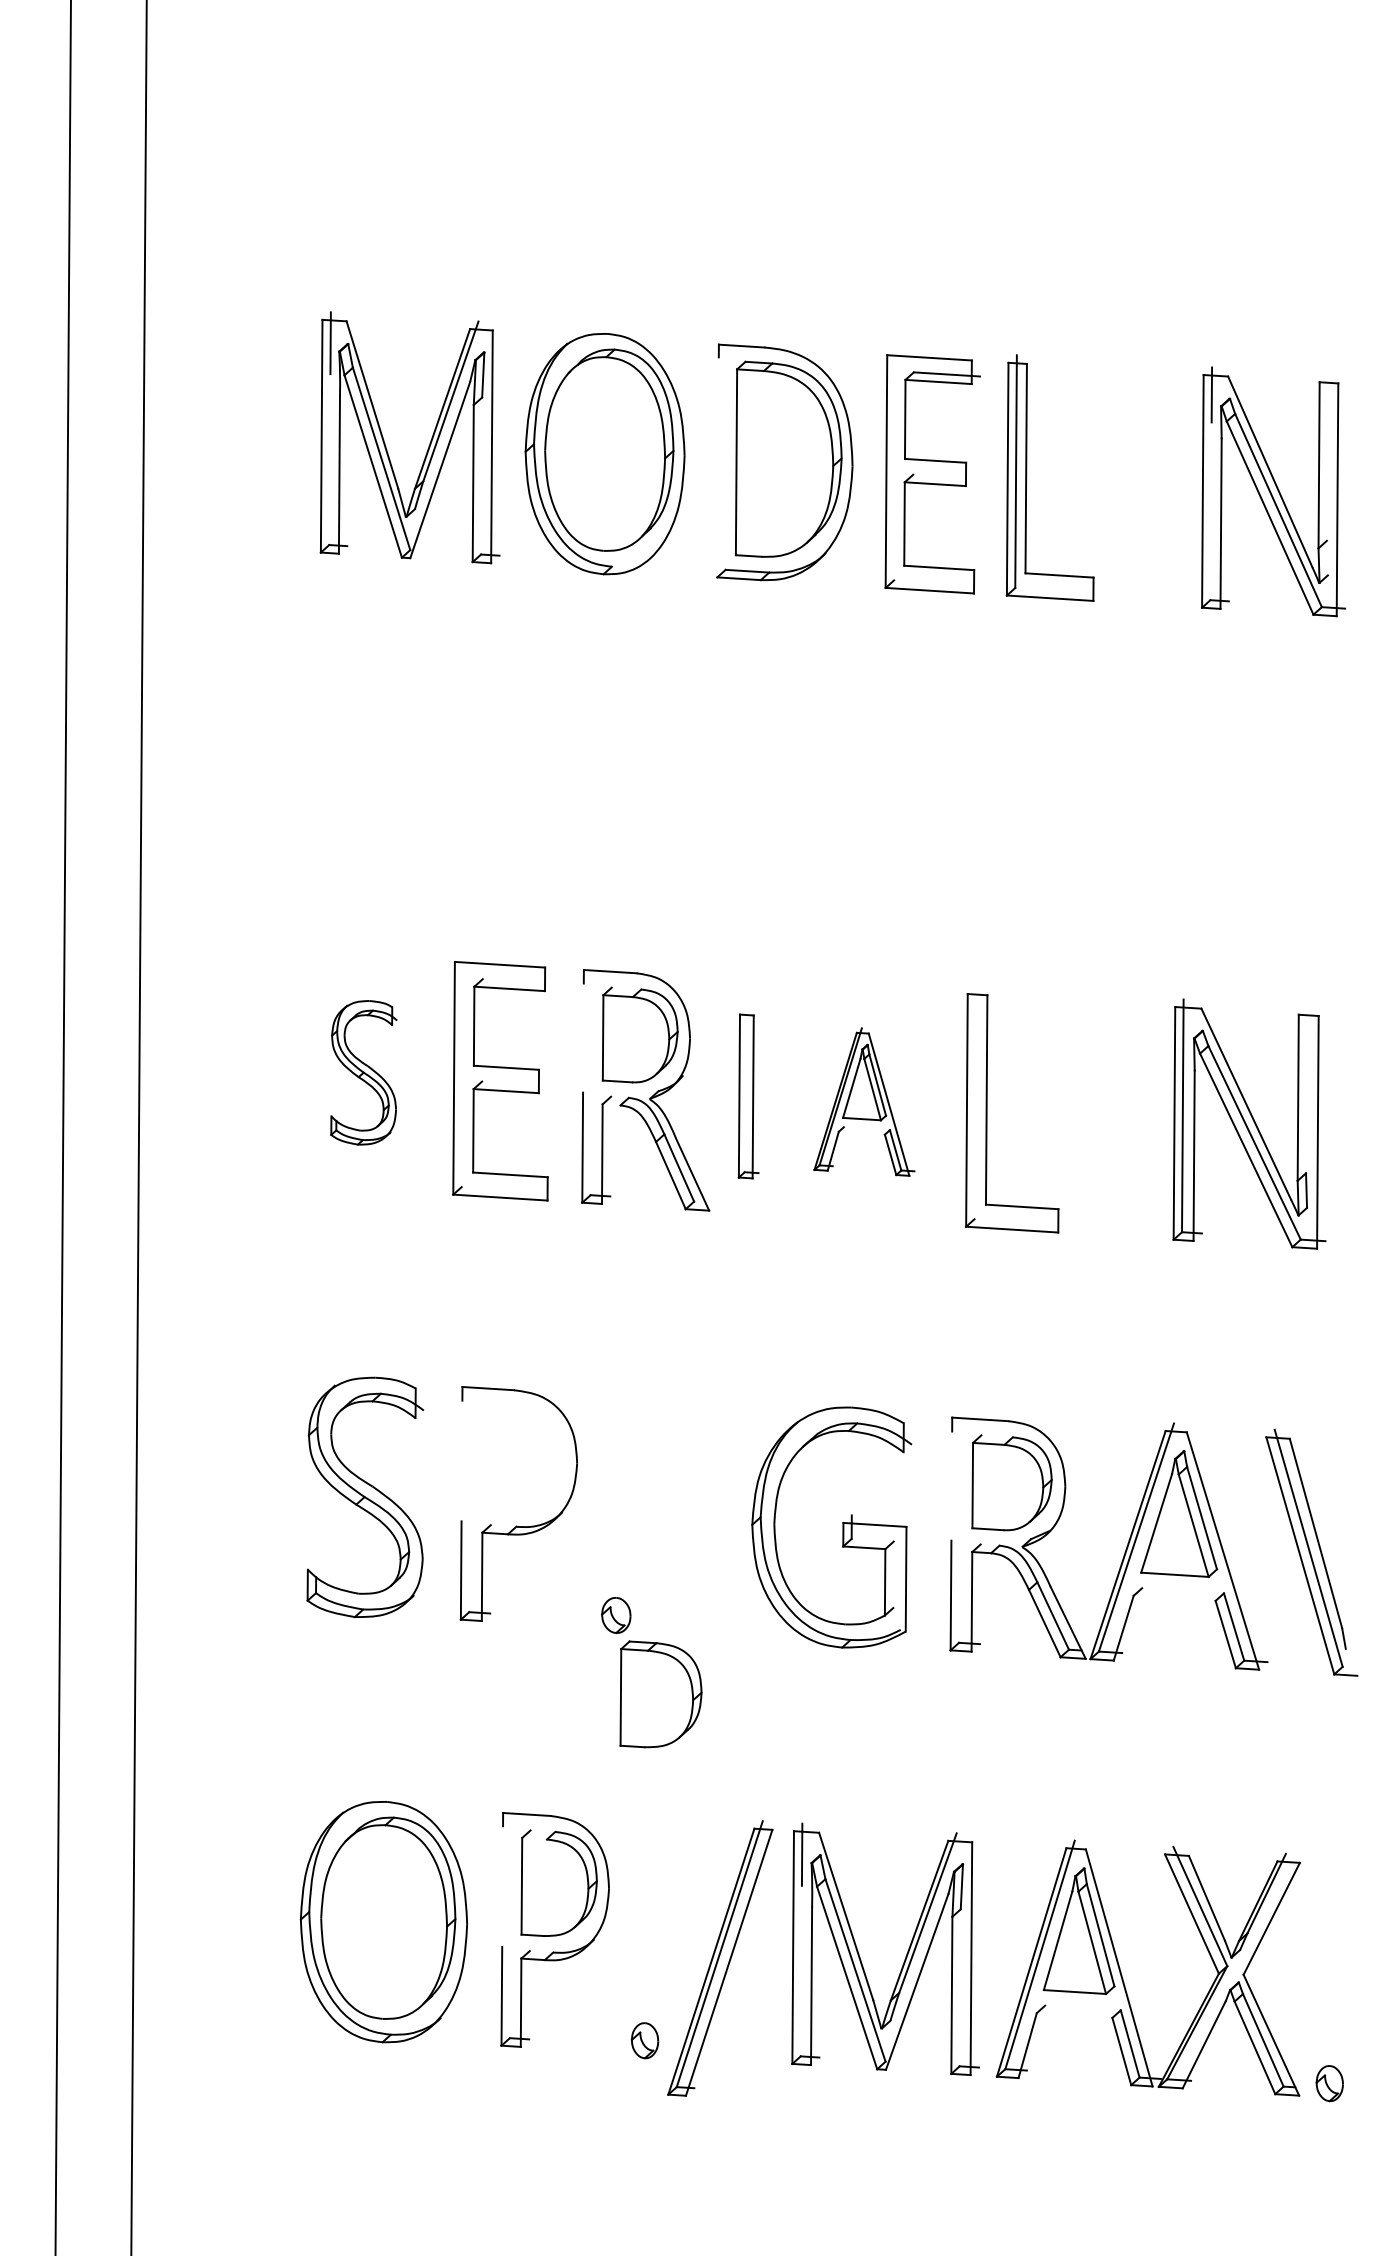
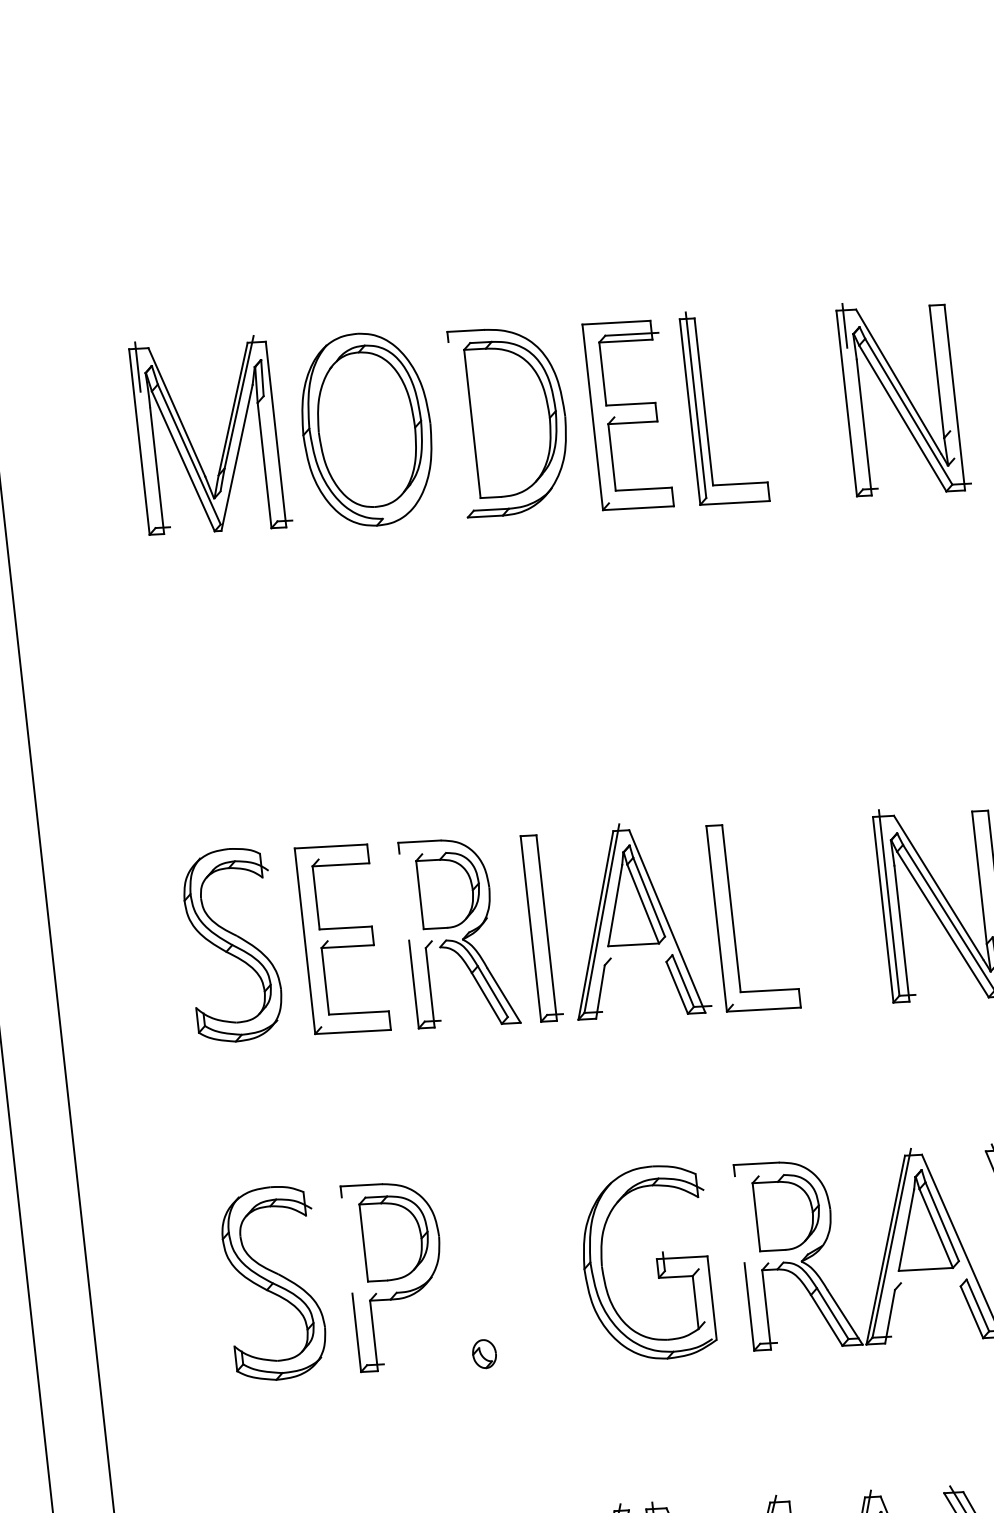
part: (363, 1072) -> (232, 945), size x1.67
part: (748, 1096) -> (541, 928), size x1.43
part: (864, 1101) -> (634, 921), size x1.67
part: (660, 1694) -> (395, 1237), moved

